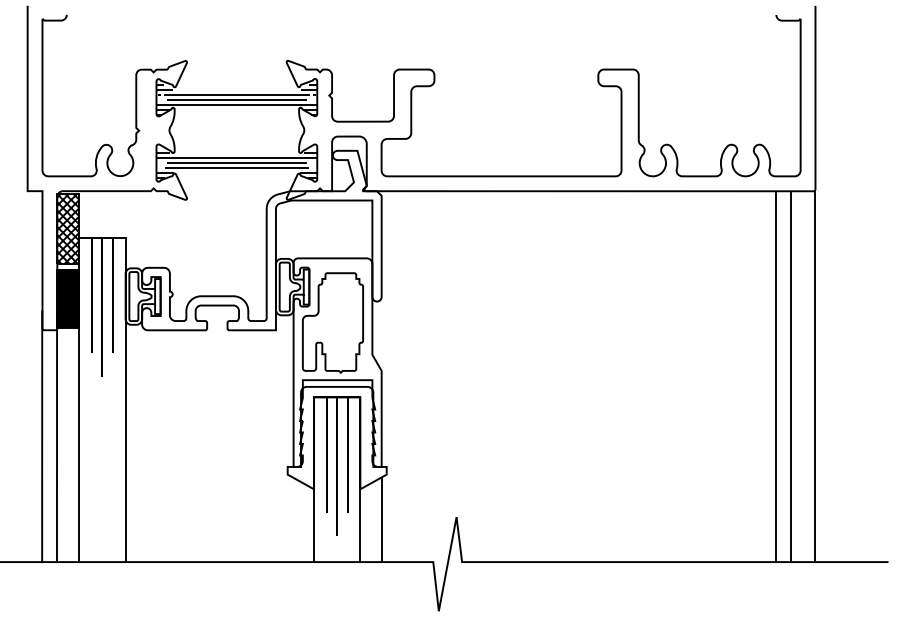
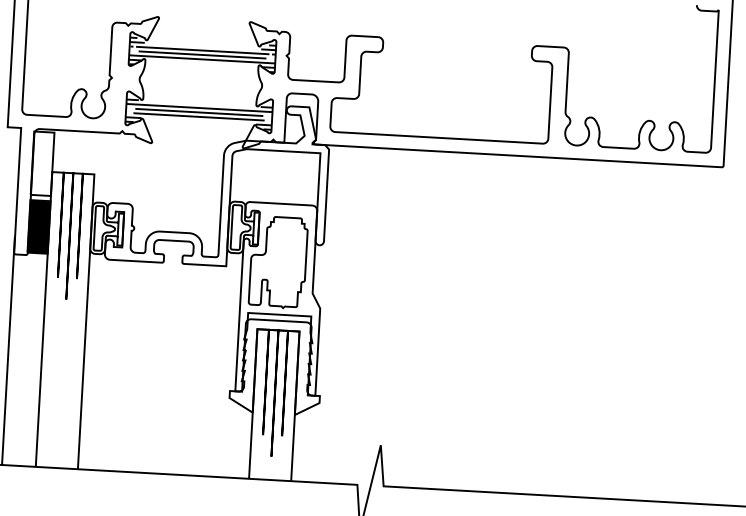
hatch: (68, 228) -> (42, 163), removed
line: (776, 376) -> (678, 333), removed
line: (791, 376) -> (692, 334), removed
line: (815, 376) -> (714, 335), removed
line: (56, 436) -> (21, 351), removed
line: (381, 520) -> (312, 444), removed

